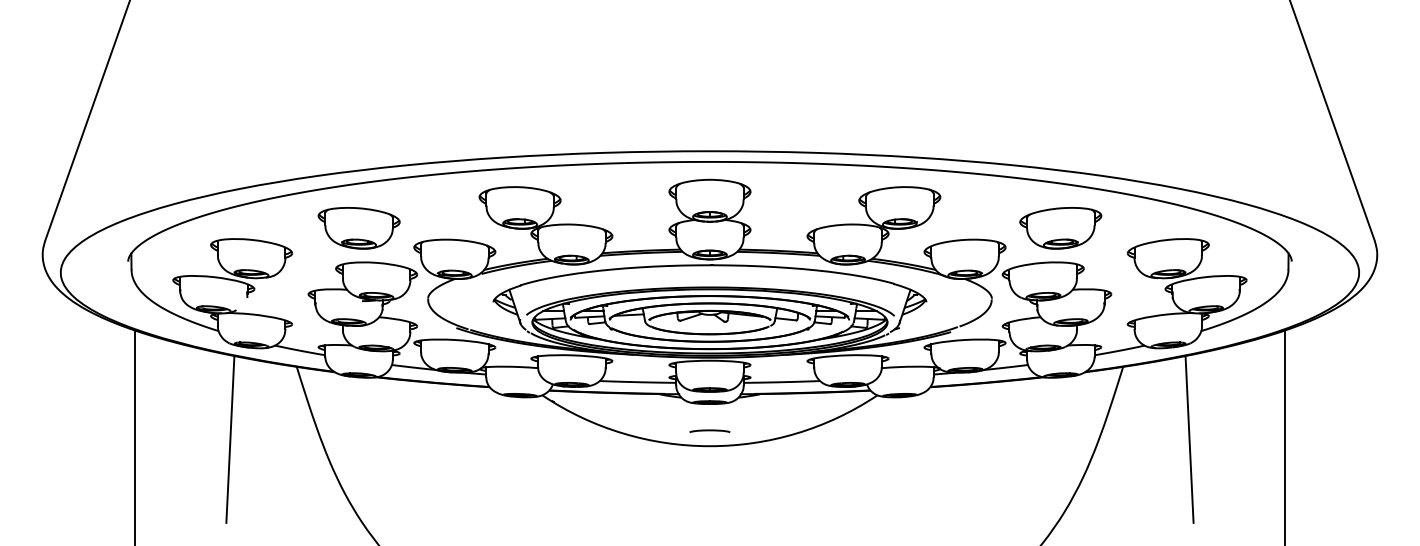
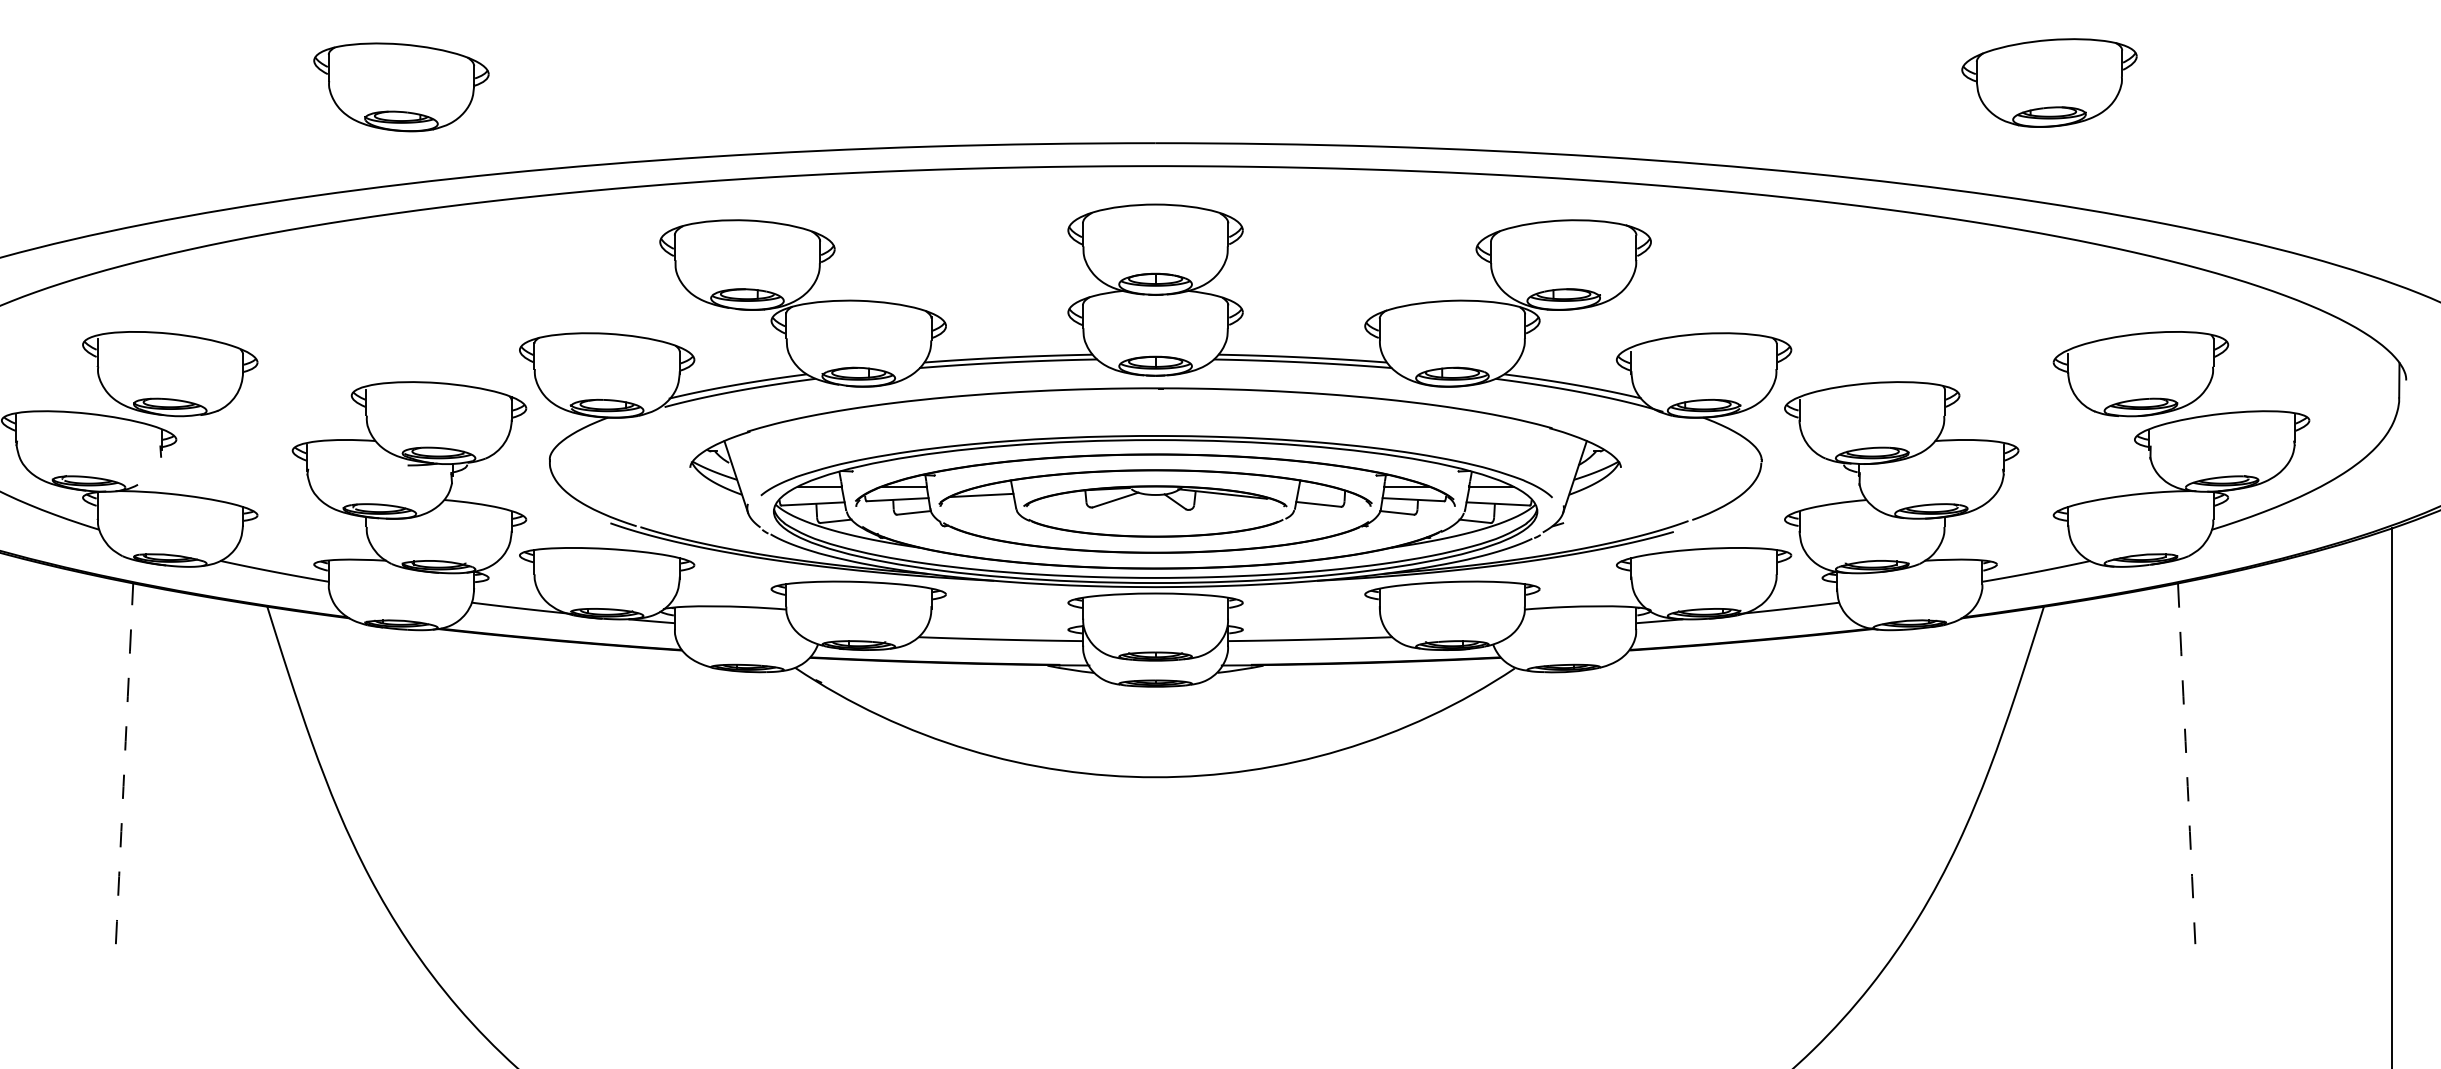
part: (358, 228) -> (400, 87), moved
part: (1060, 228) -> (2048, 83), moved
line: (709, 430) -> (1154, 743), removed
arc: (230, 439) -> (124, 762), solid -> dashed
arc: (1189, 439) -> (2186, 762), solid -> dashed

